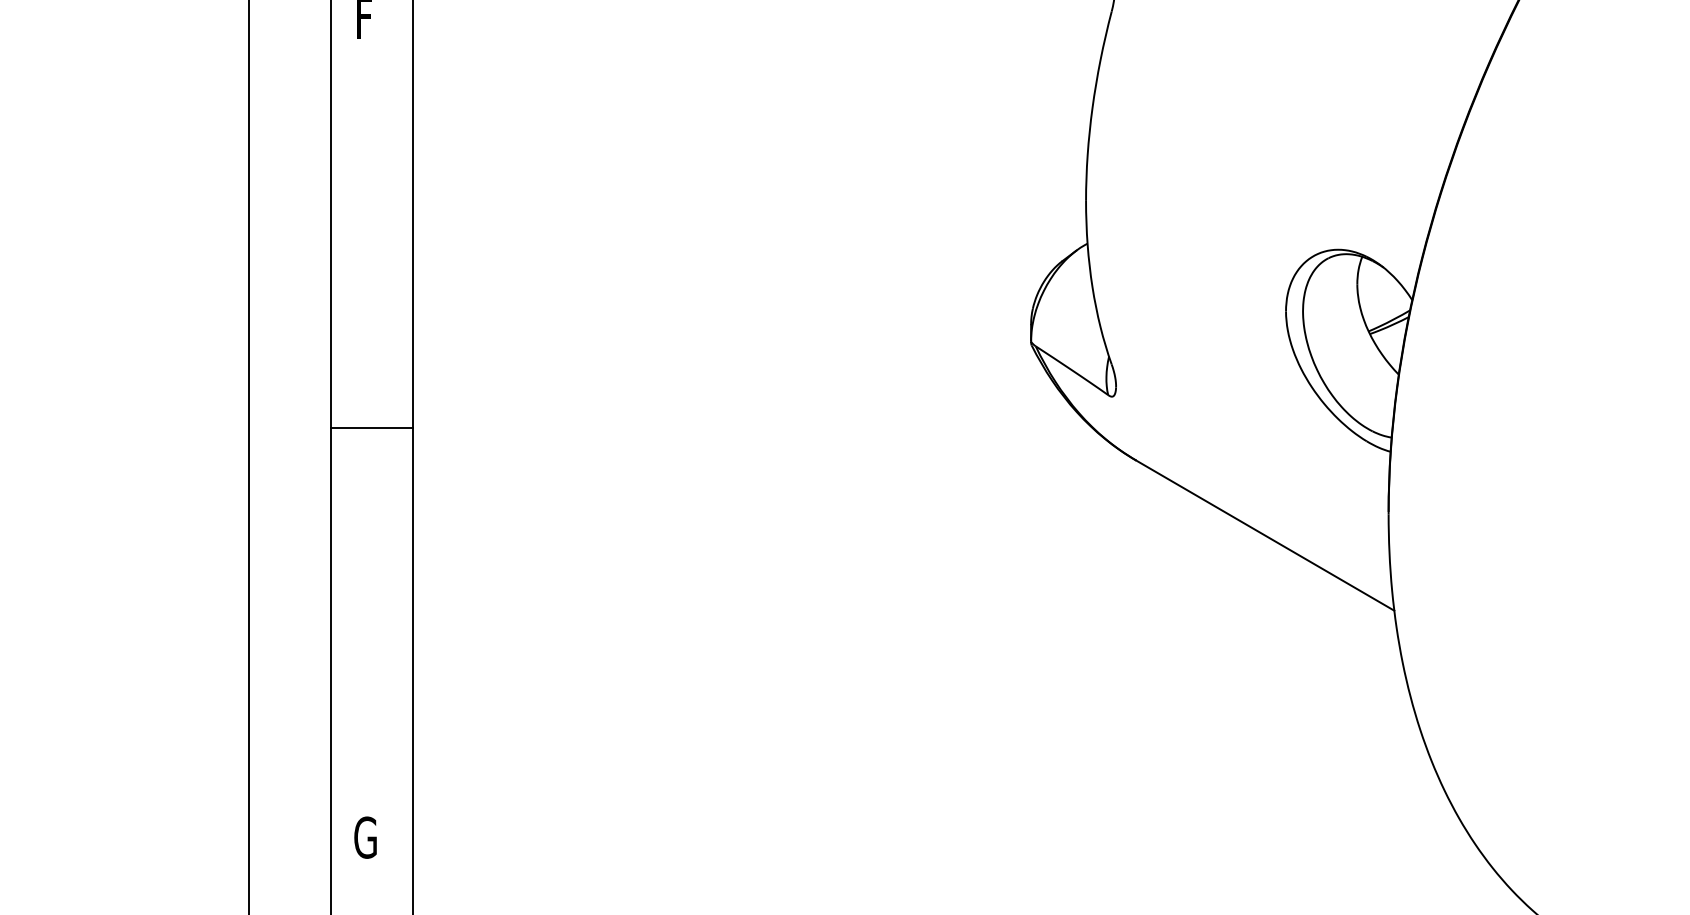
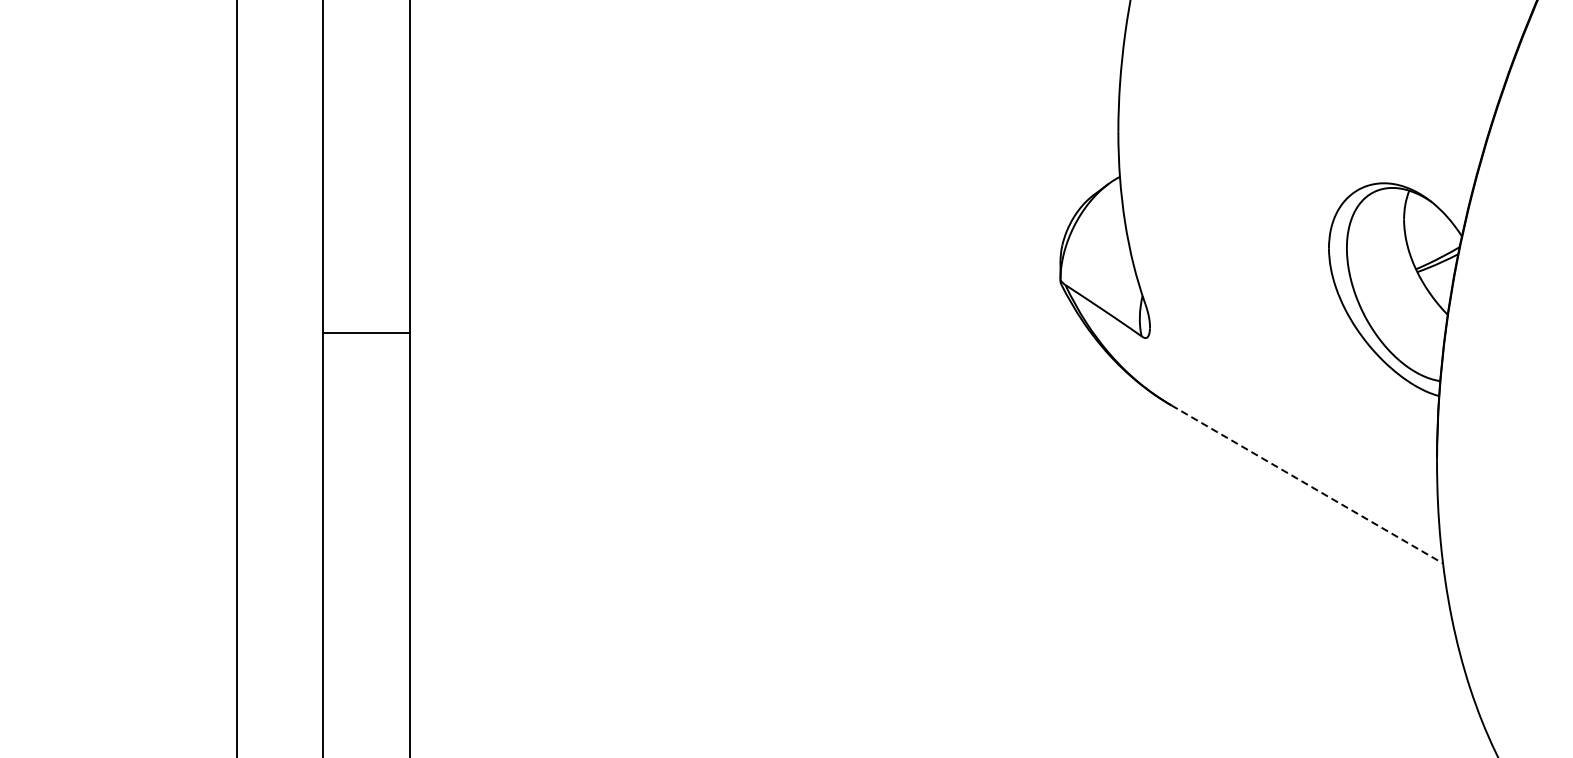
line: (372, 427) -> (366, 332), moved
line: (1265, 535) -> (1307, 484), solid -> dashed

